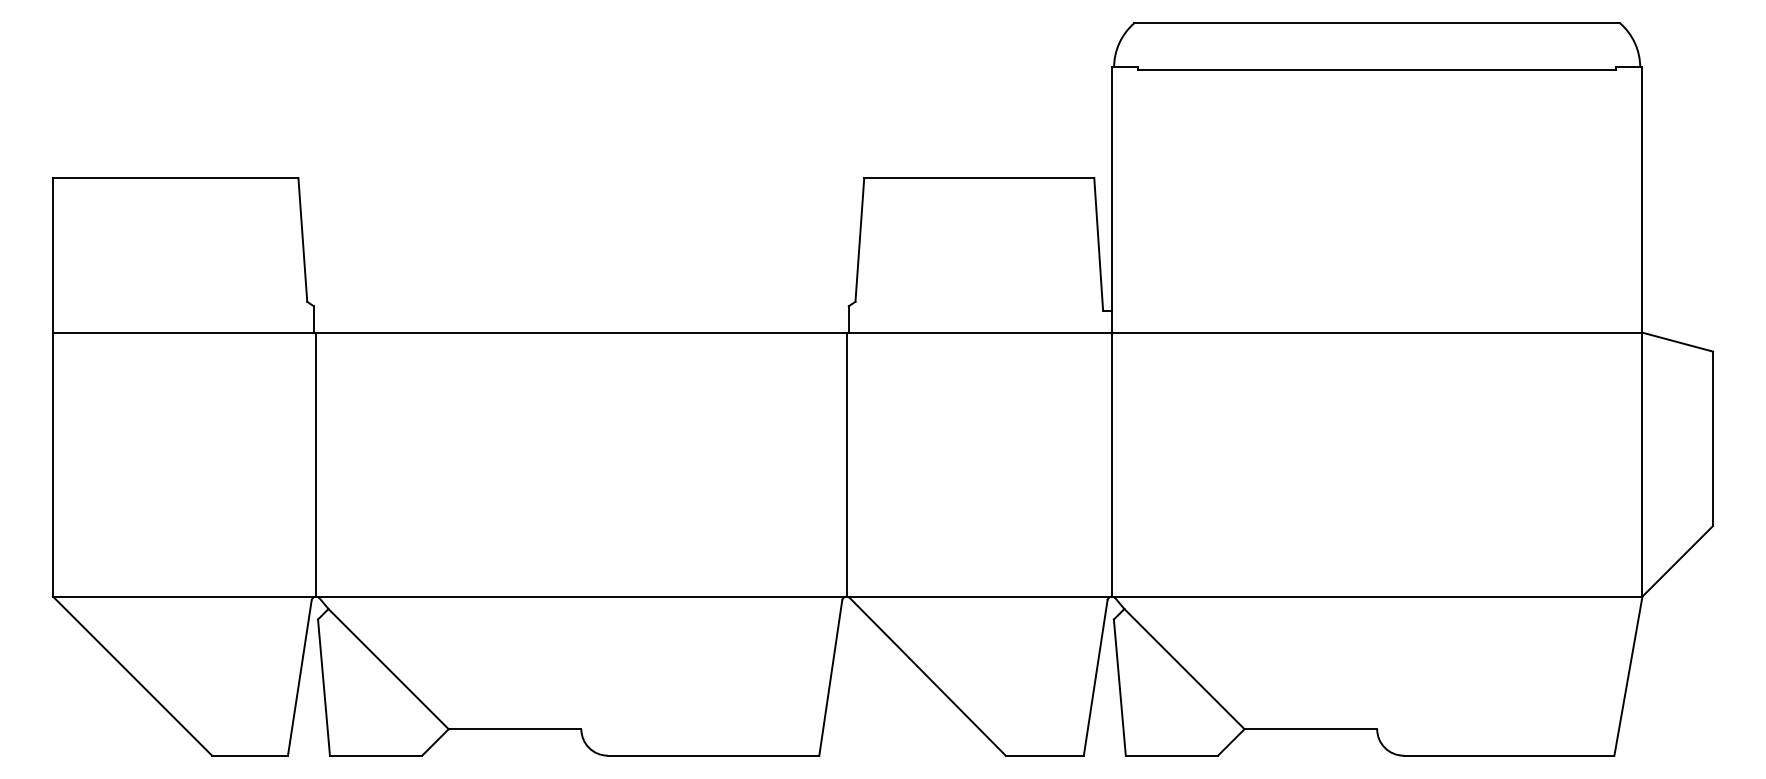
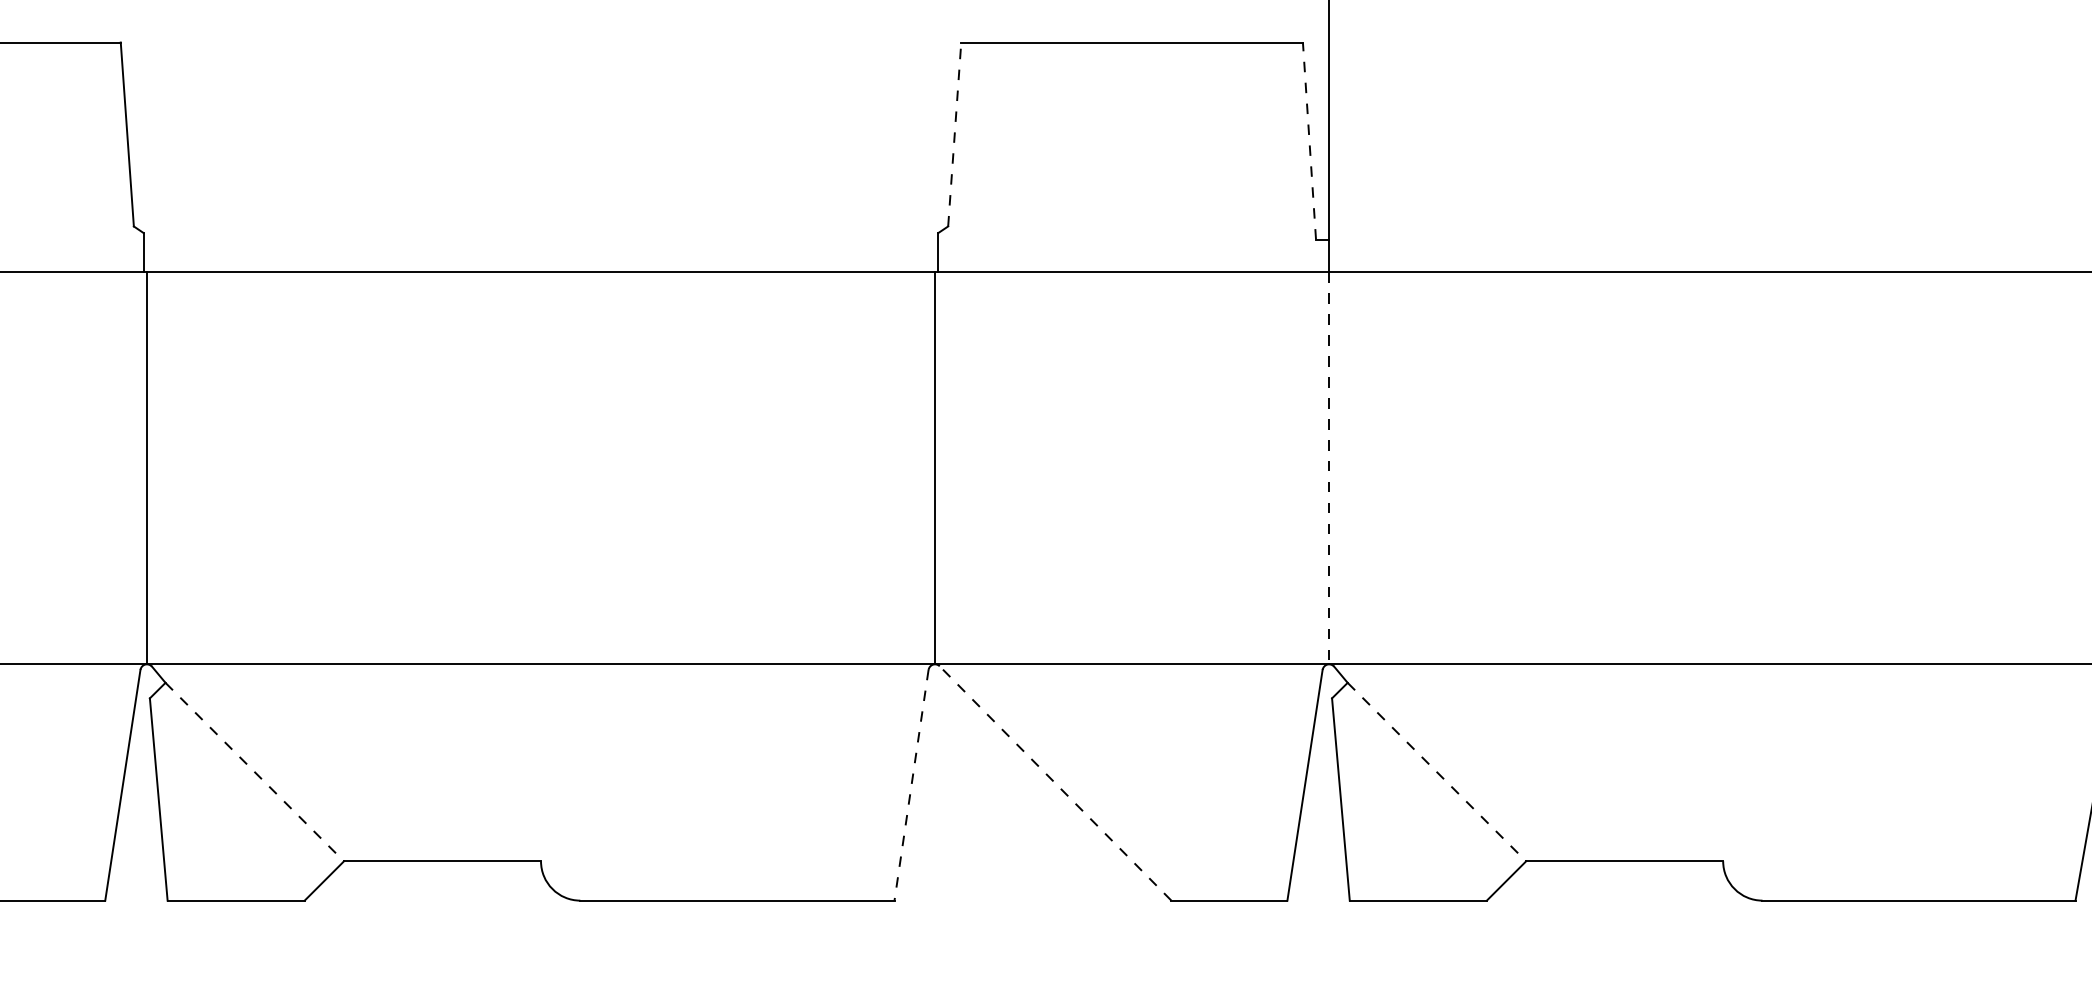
line: (859, 239) -> (954, 133), solid -> dashed
line: (1098, 243) -> (1309, 139), solid -> dashed
line: (1111, 464) -> (1328, 468), solid -> dashed
line: (388, 669) -> (254, 772), solid -> dashed
line: (1184, 669) -> (1436, 772), solid -> dashed
line: (927, 676) -> (1055, 783), solid -> dashed
line: (830, 677) -> (911, 784), solid -> dashed

